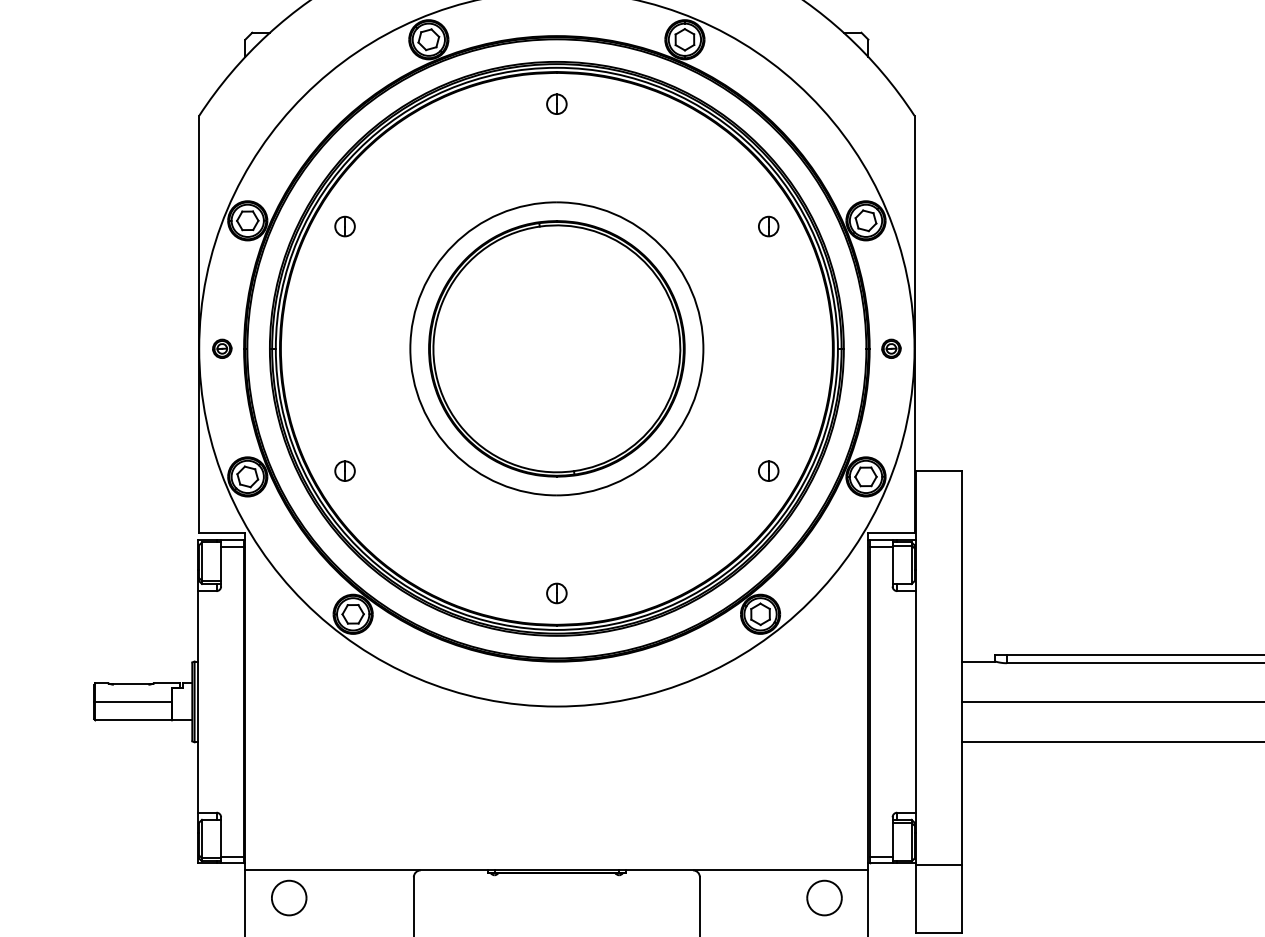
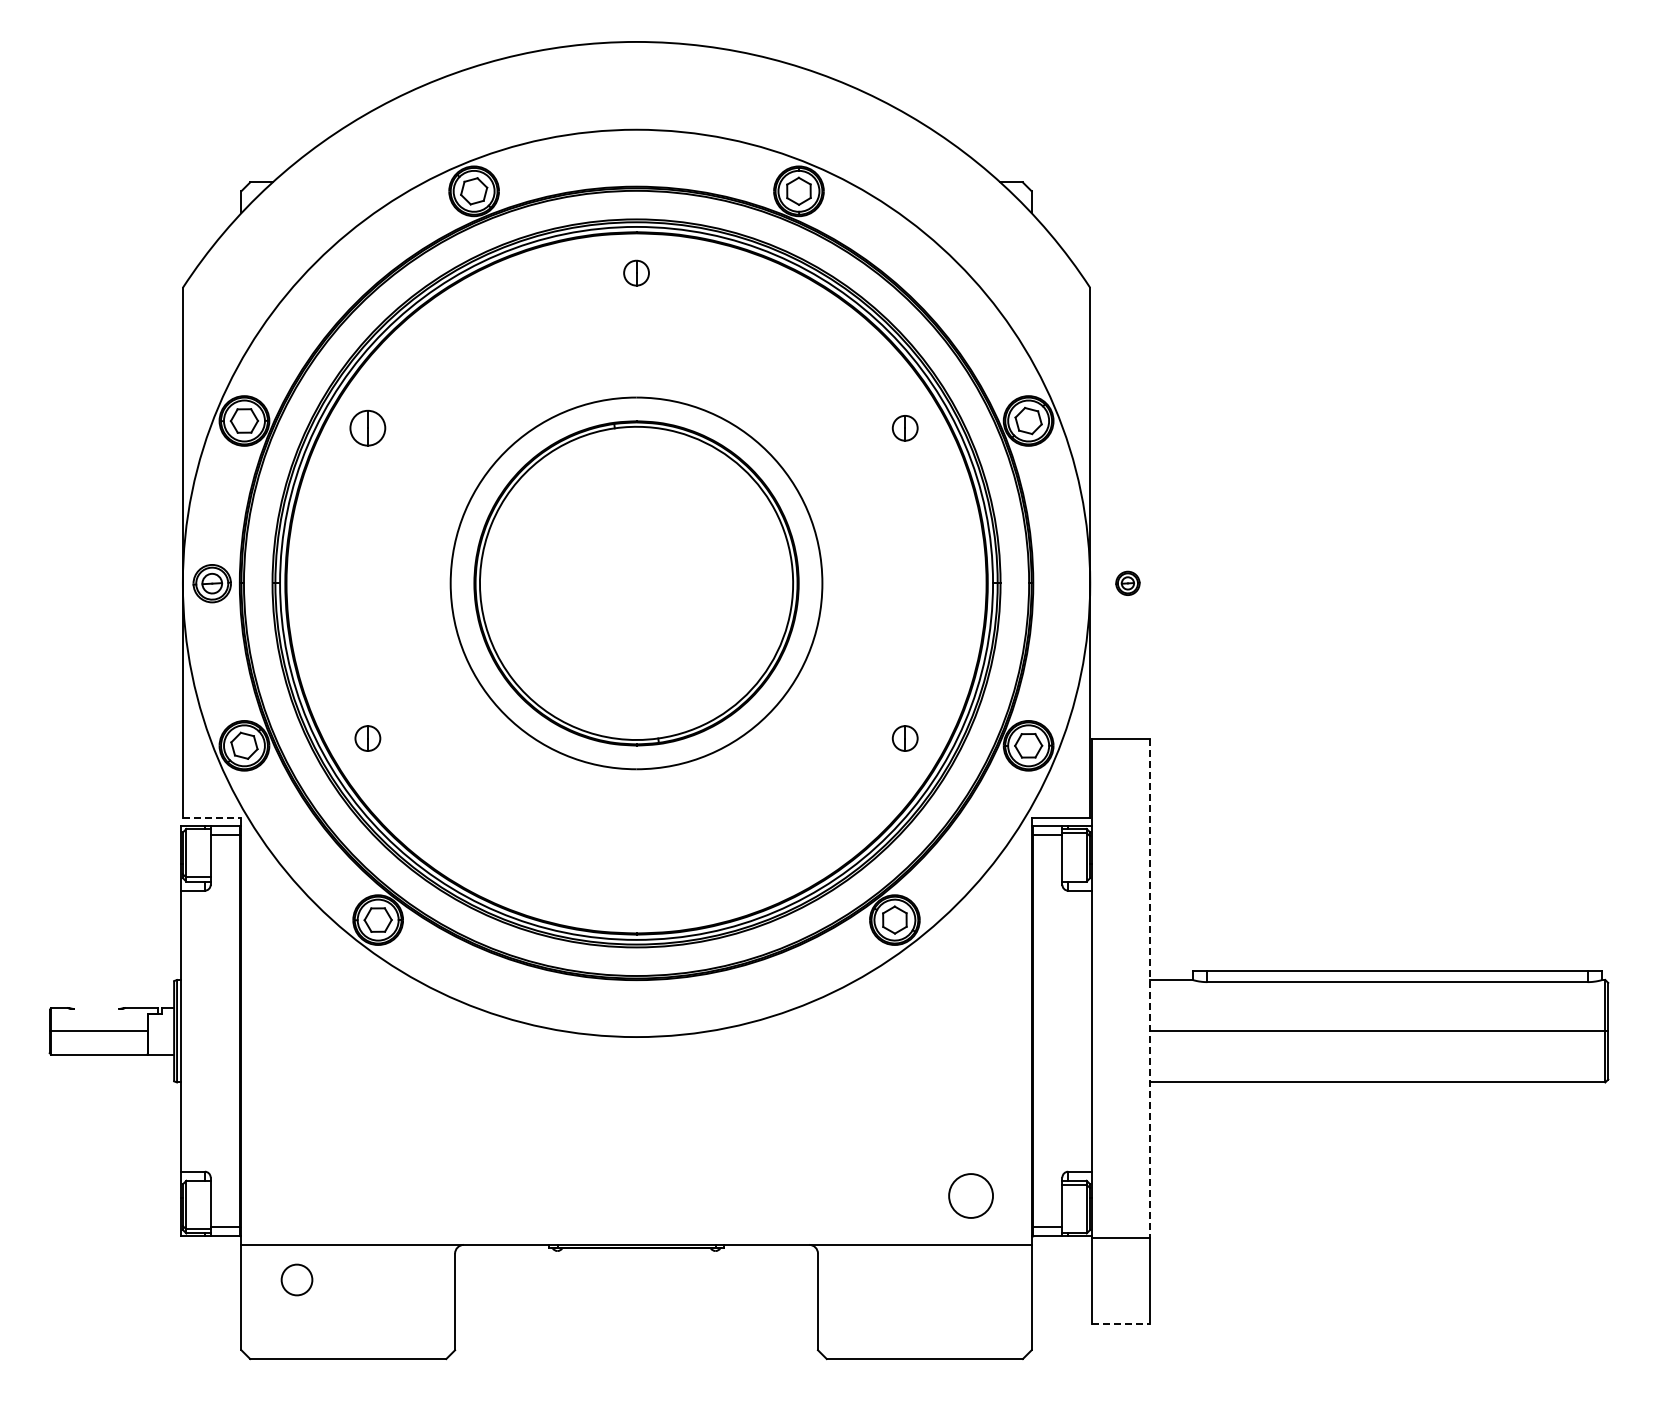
part: (344, 226) -> (367, 428), size x1.4
part: (221, 348) -> (211, 582), size x1.6
part: (891, 348) -> (1127, 582), moved
line: (222, 533) -> (212, 817), solid -> dashed
part: (556, 593) -> (636, 893), removed
line: (962, 668) -> (1150, 988), solid -> dashed
line: (131, 684) -> (96, 1008), removed
part: (288, 897) -> (296, 1279), size x0.7
part: (824, 897) -> (970, 1195), moved
line: (939, 932) -> (1121, 1323), solid -> dashed

